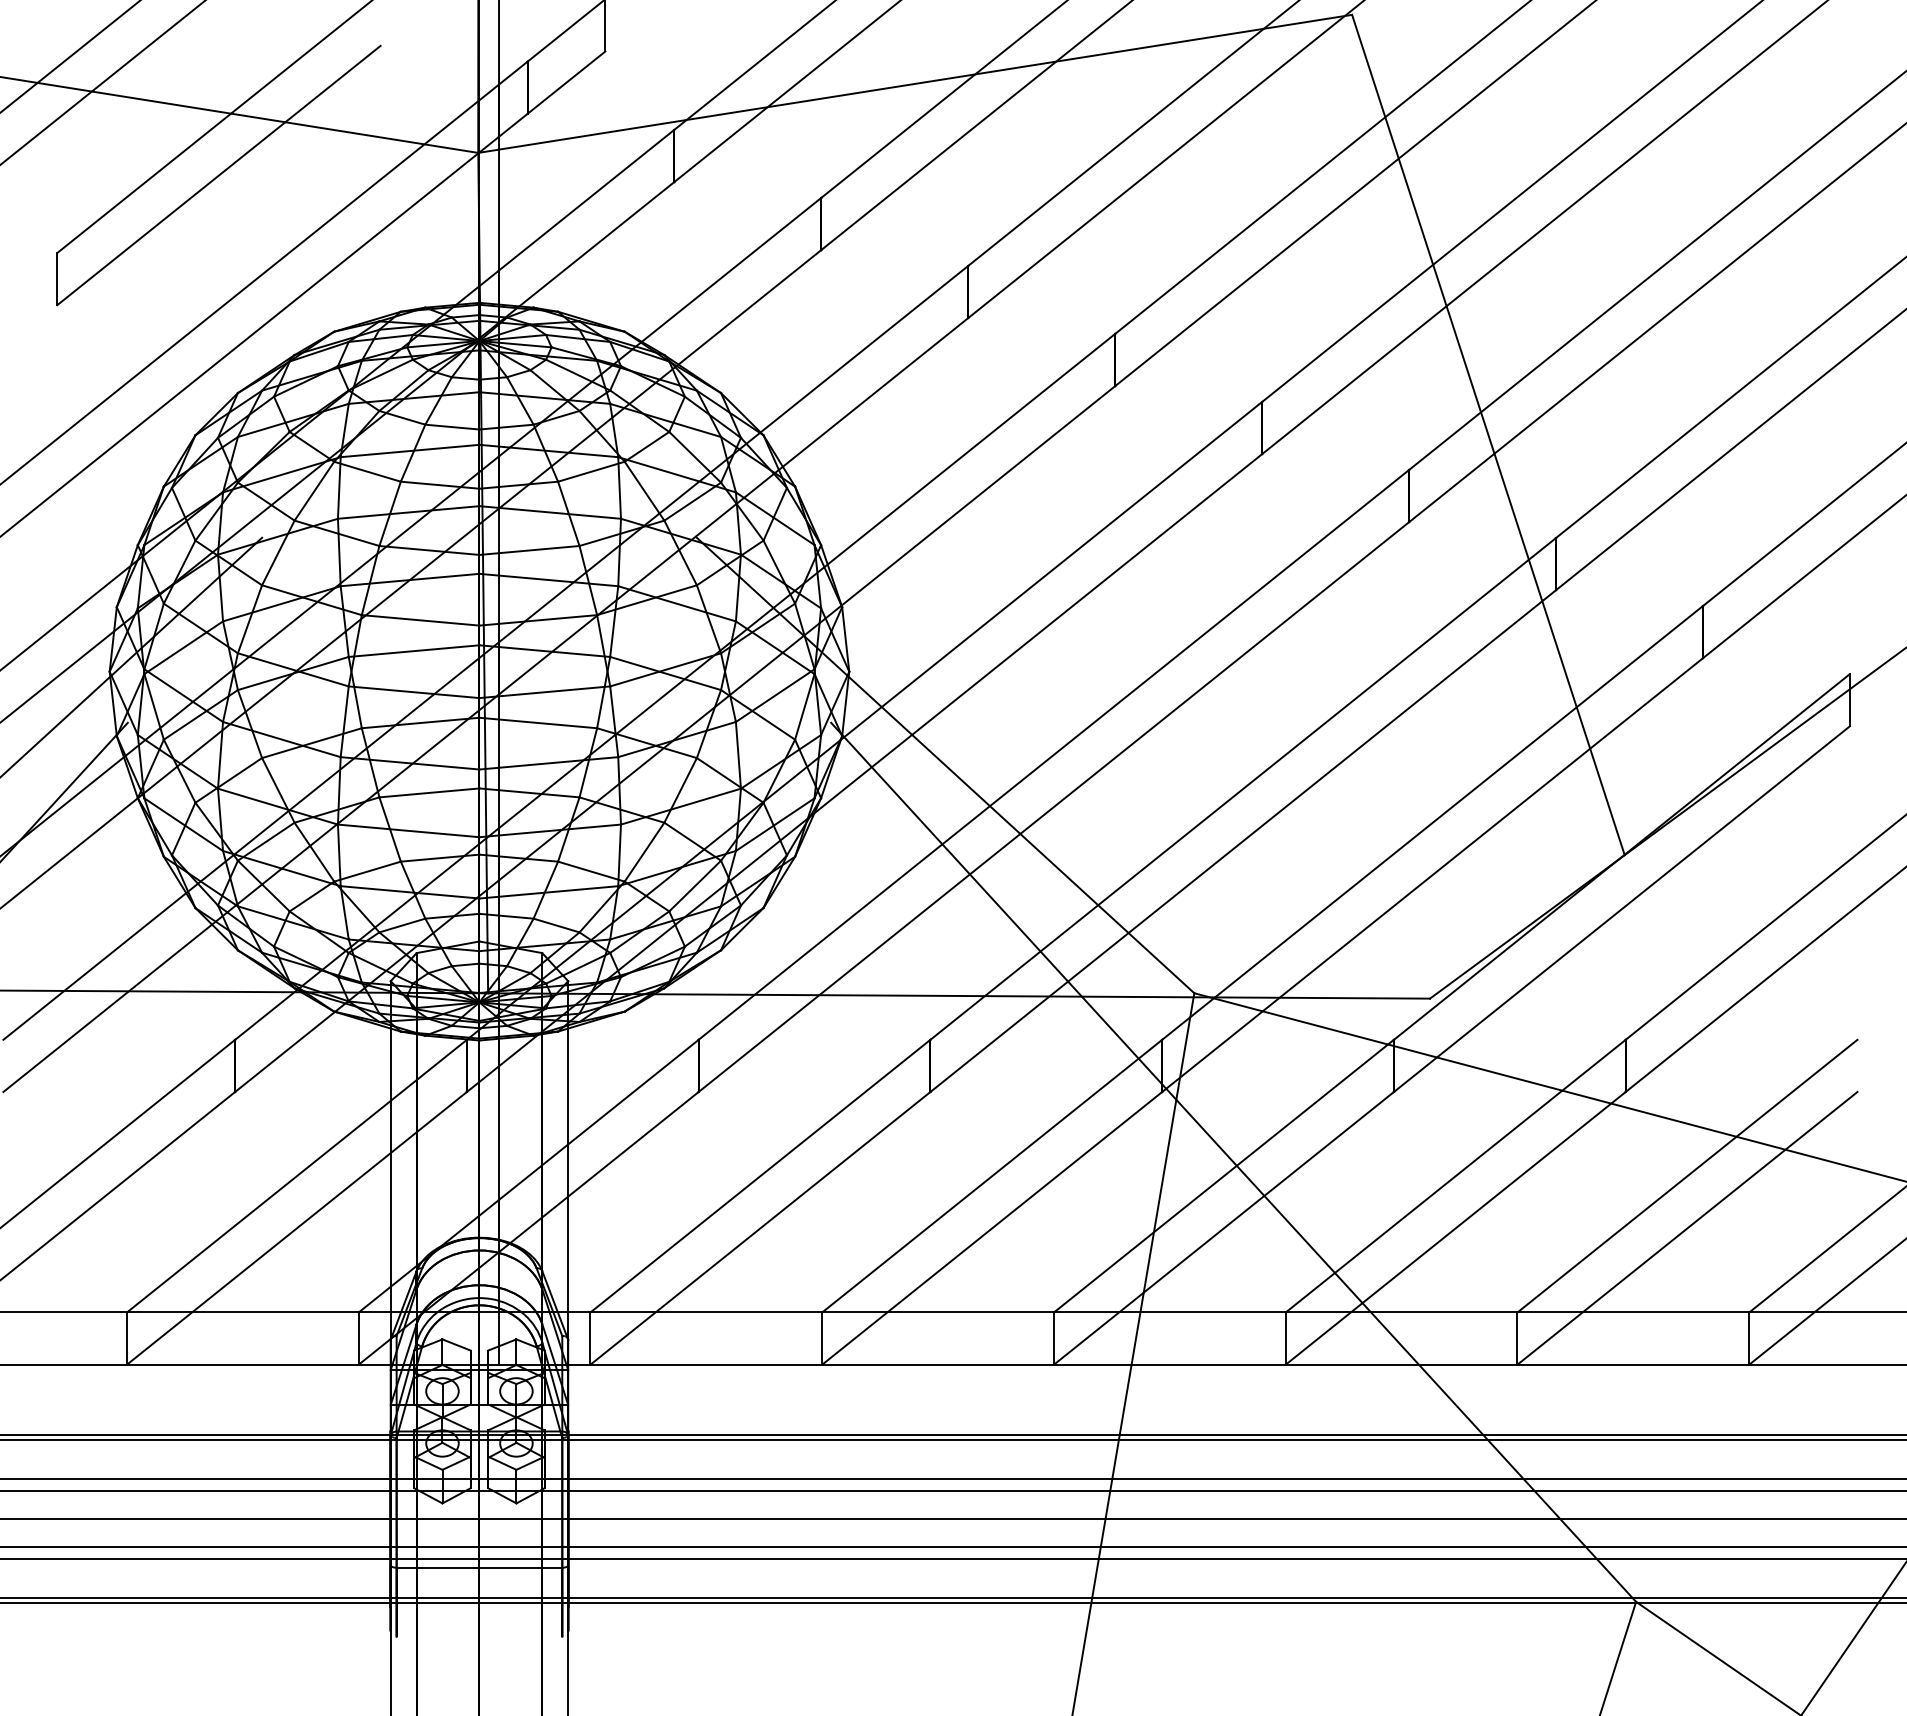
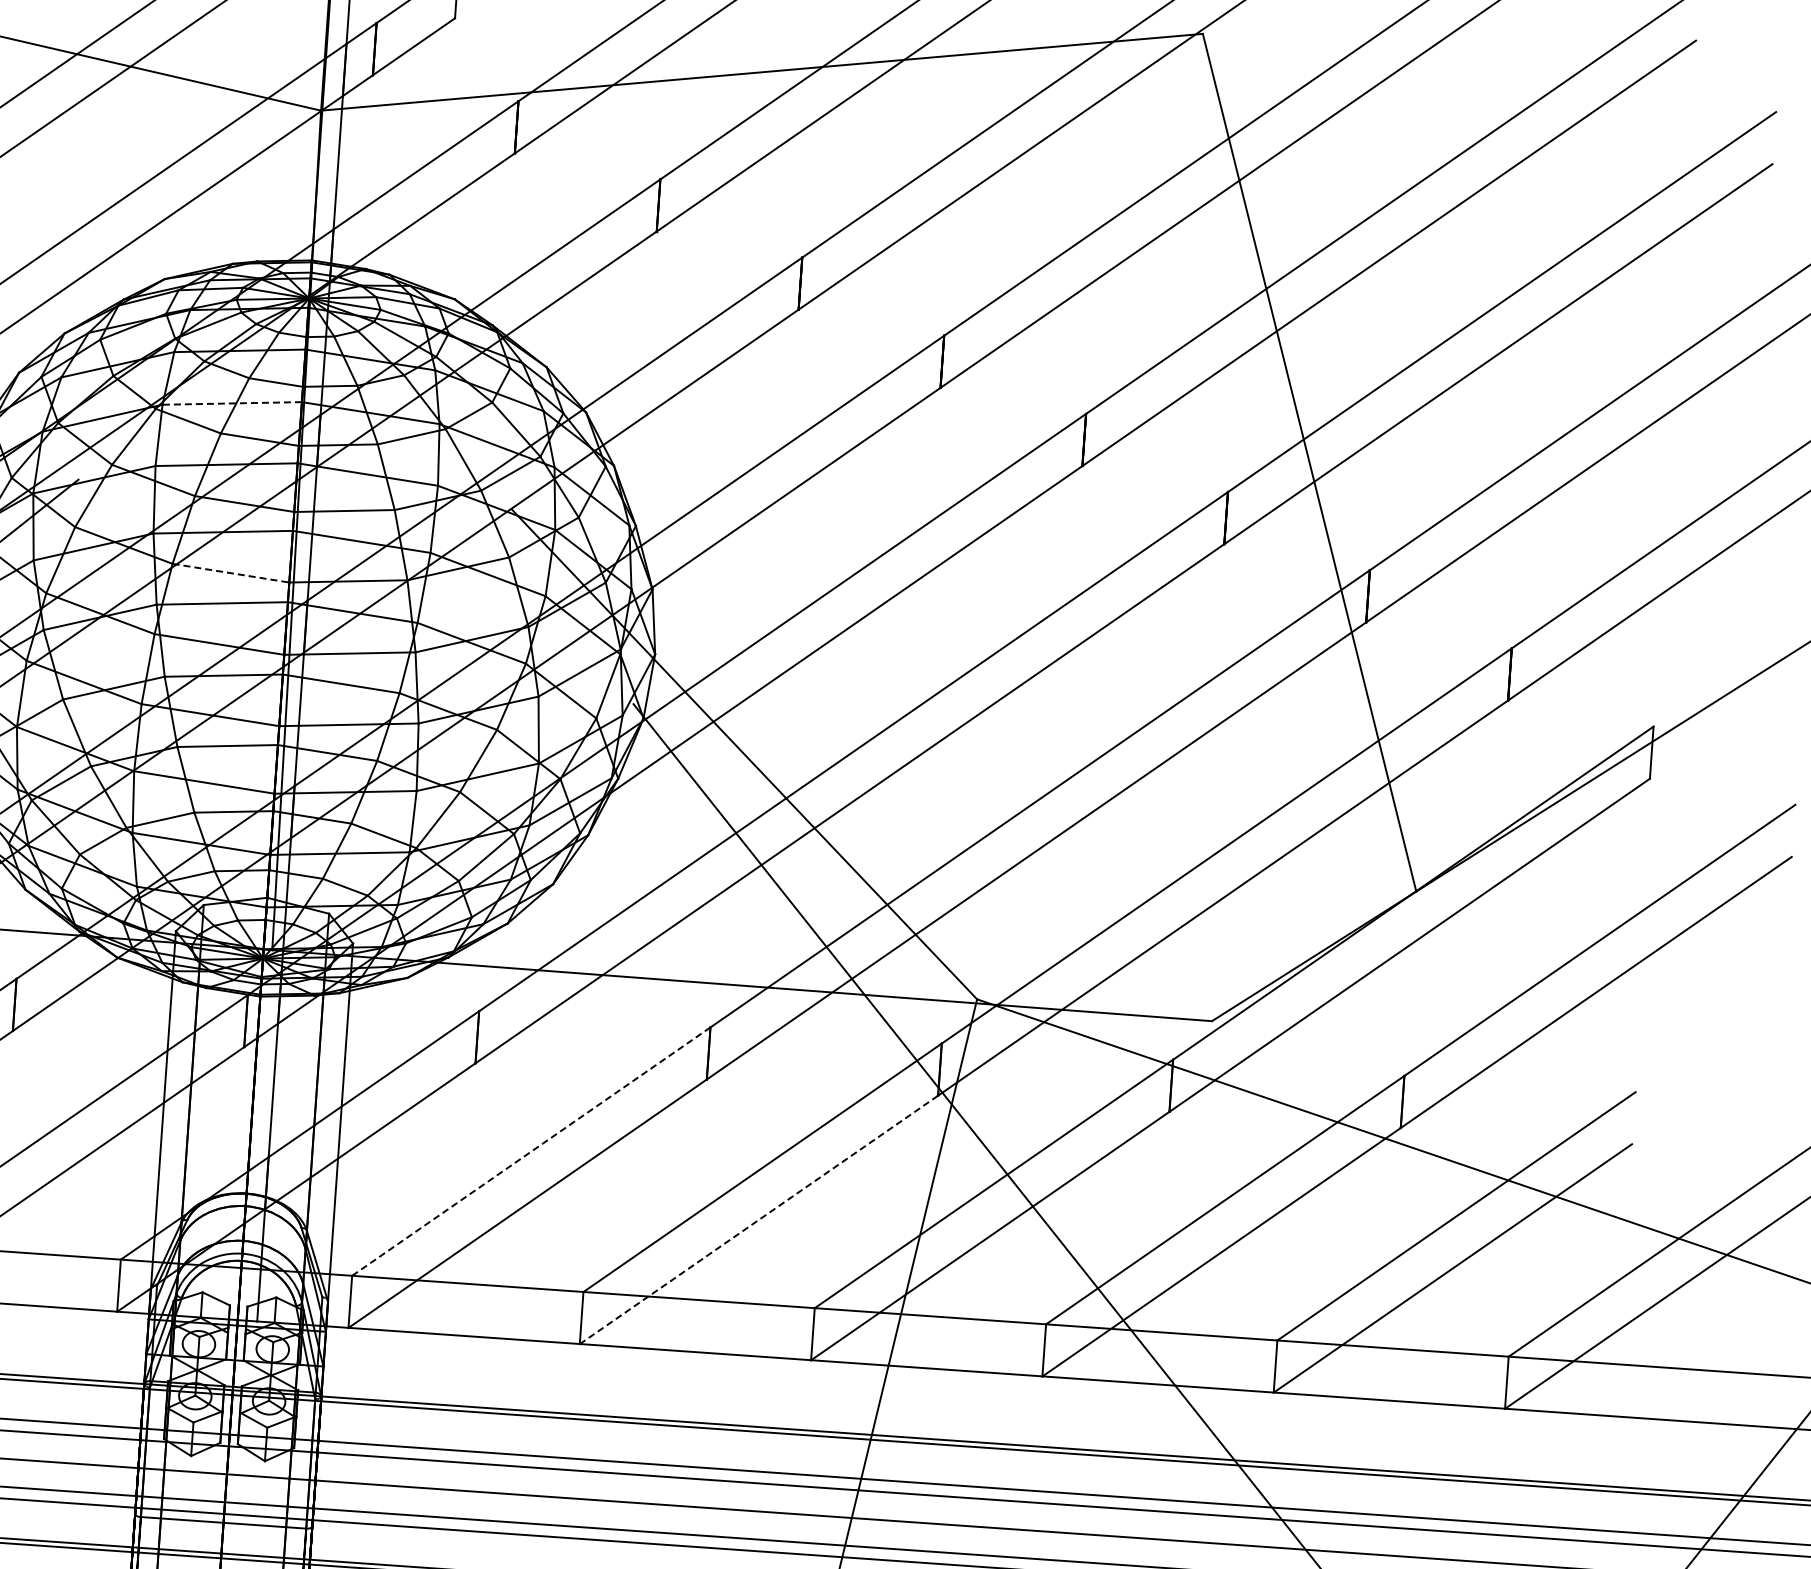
line: (410, 451) -> (232, 403), solid -> dashed
line: (421, 620) -> (231, 573), solid -> dashed
line: (760, 1176) -> (531, 1151), solid -> dashed
line: (992, 1228) -> (759, 1220), solid -> dashed

